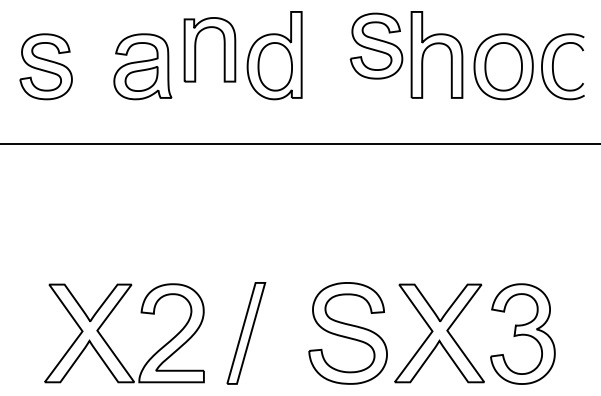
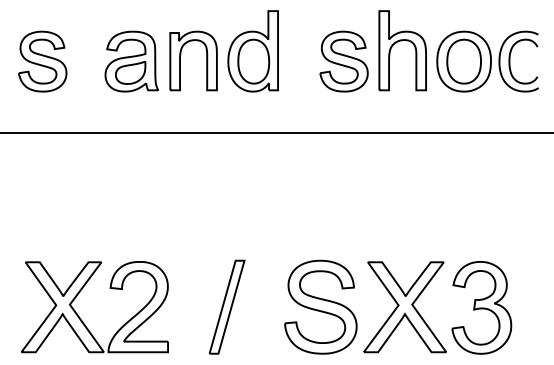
part: (196, 43) -> (181, 55), moved
part: (375, 46) -> (343, 61), moved
part: (108, 344) -> (80, 317), moved

